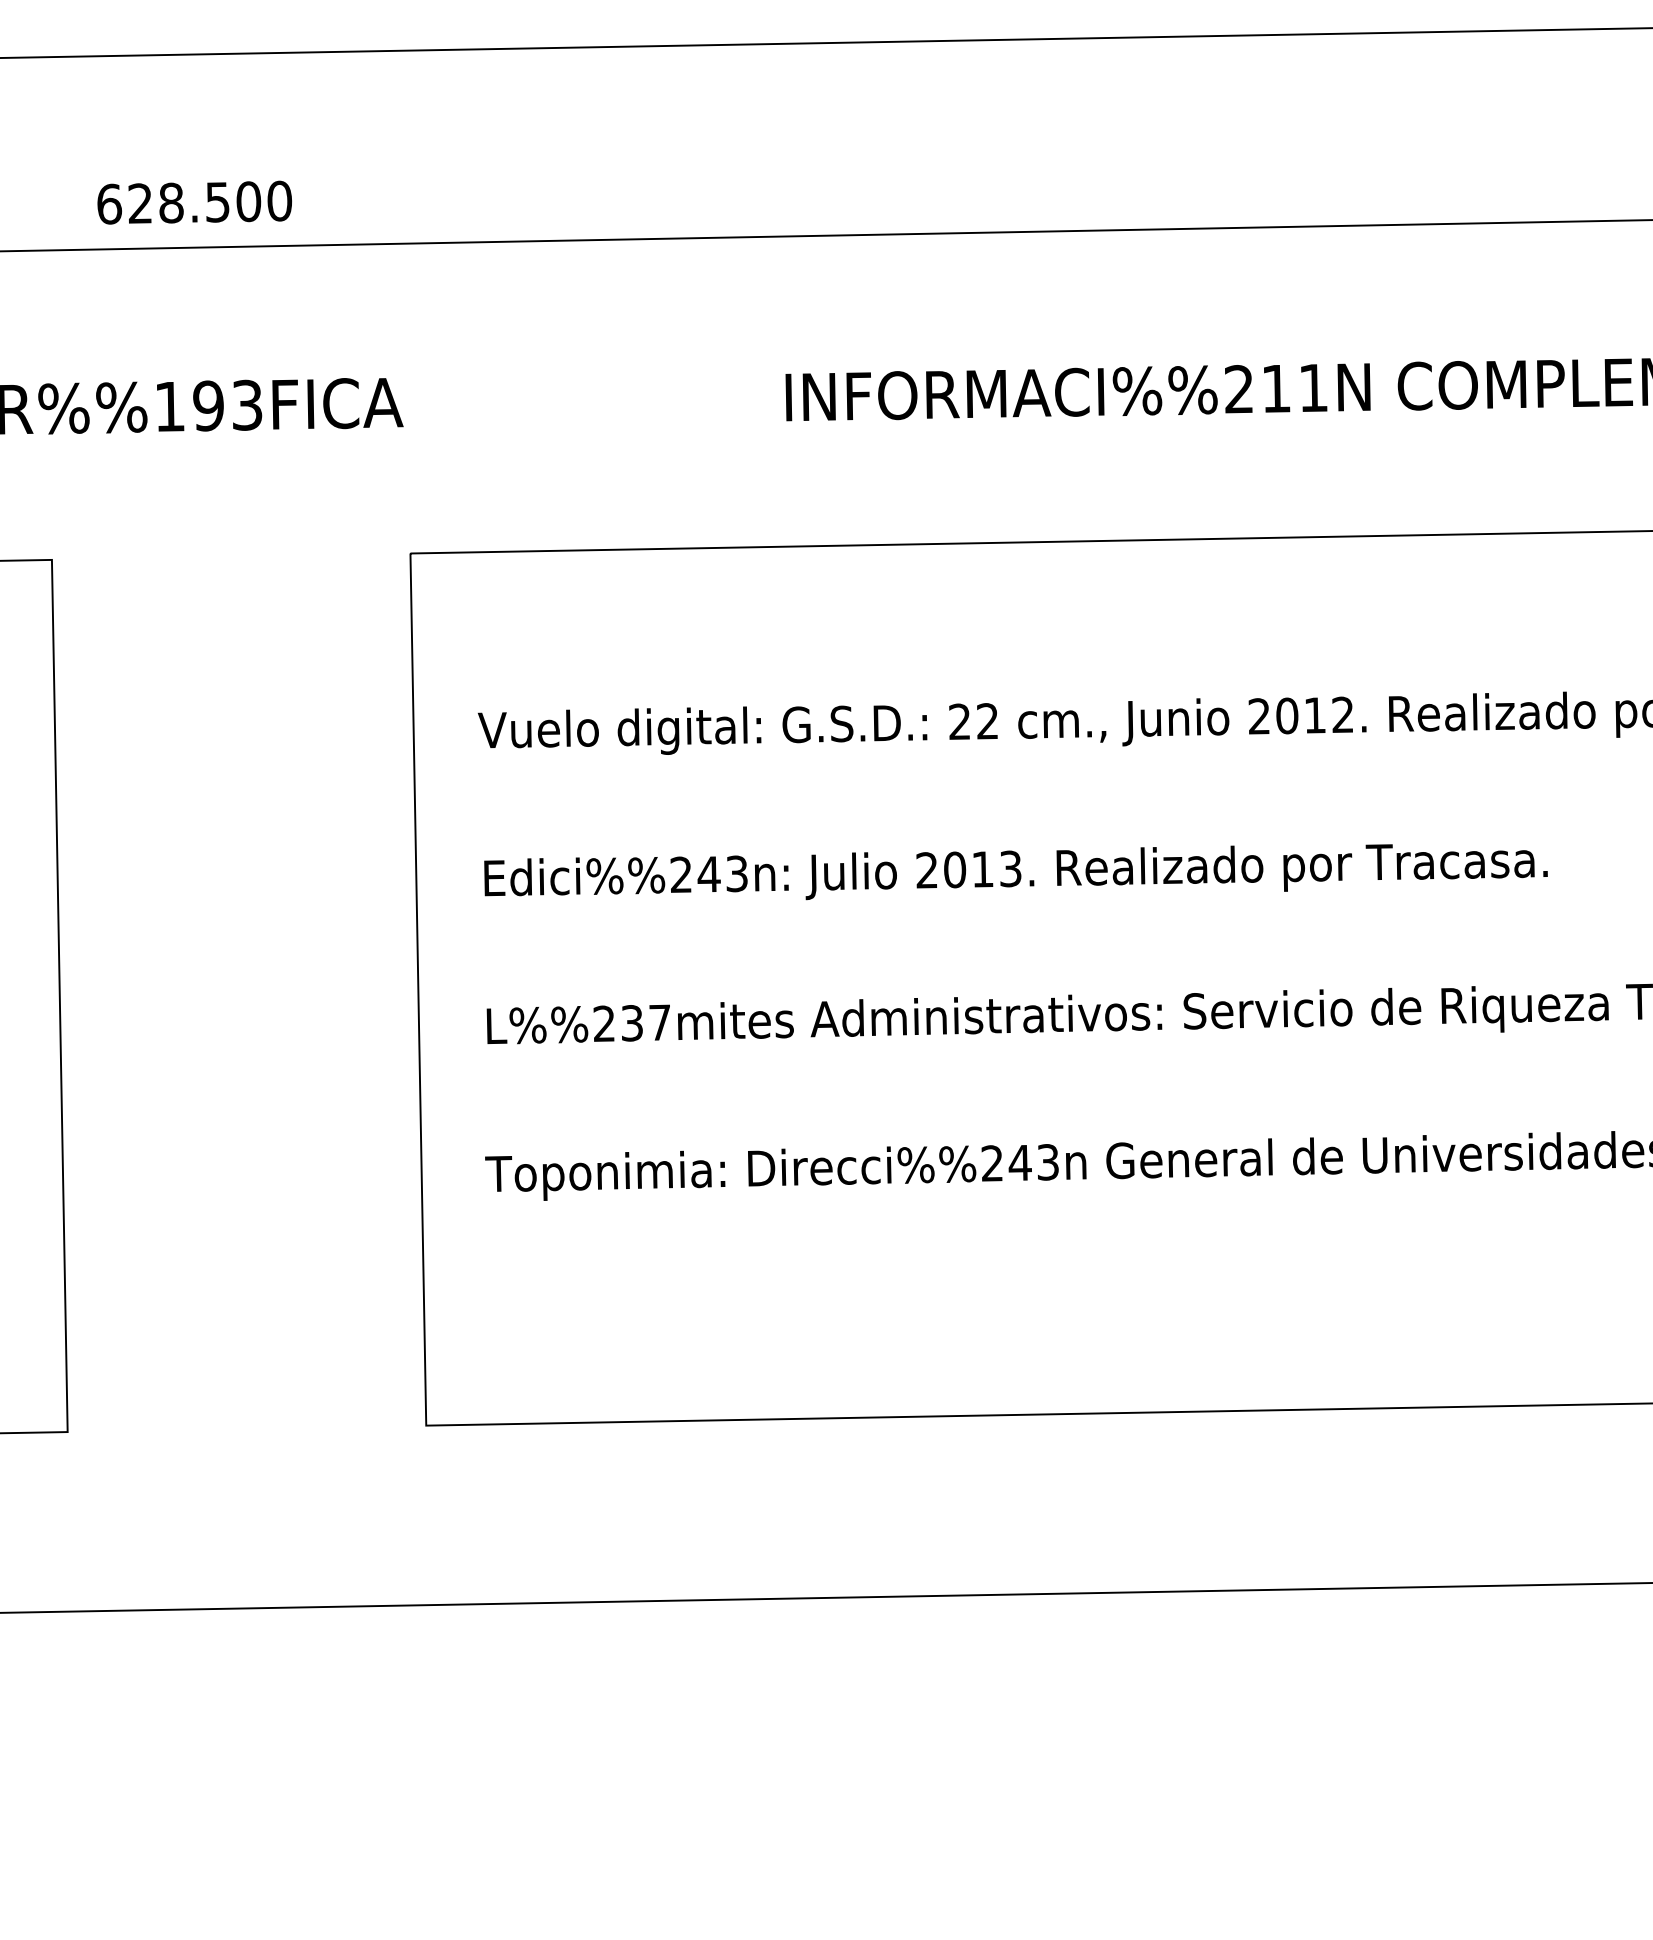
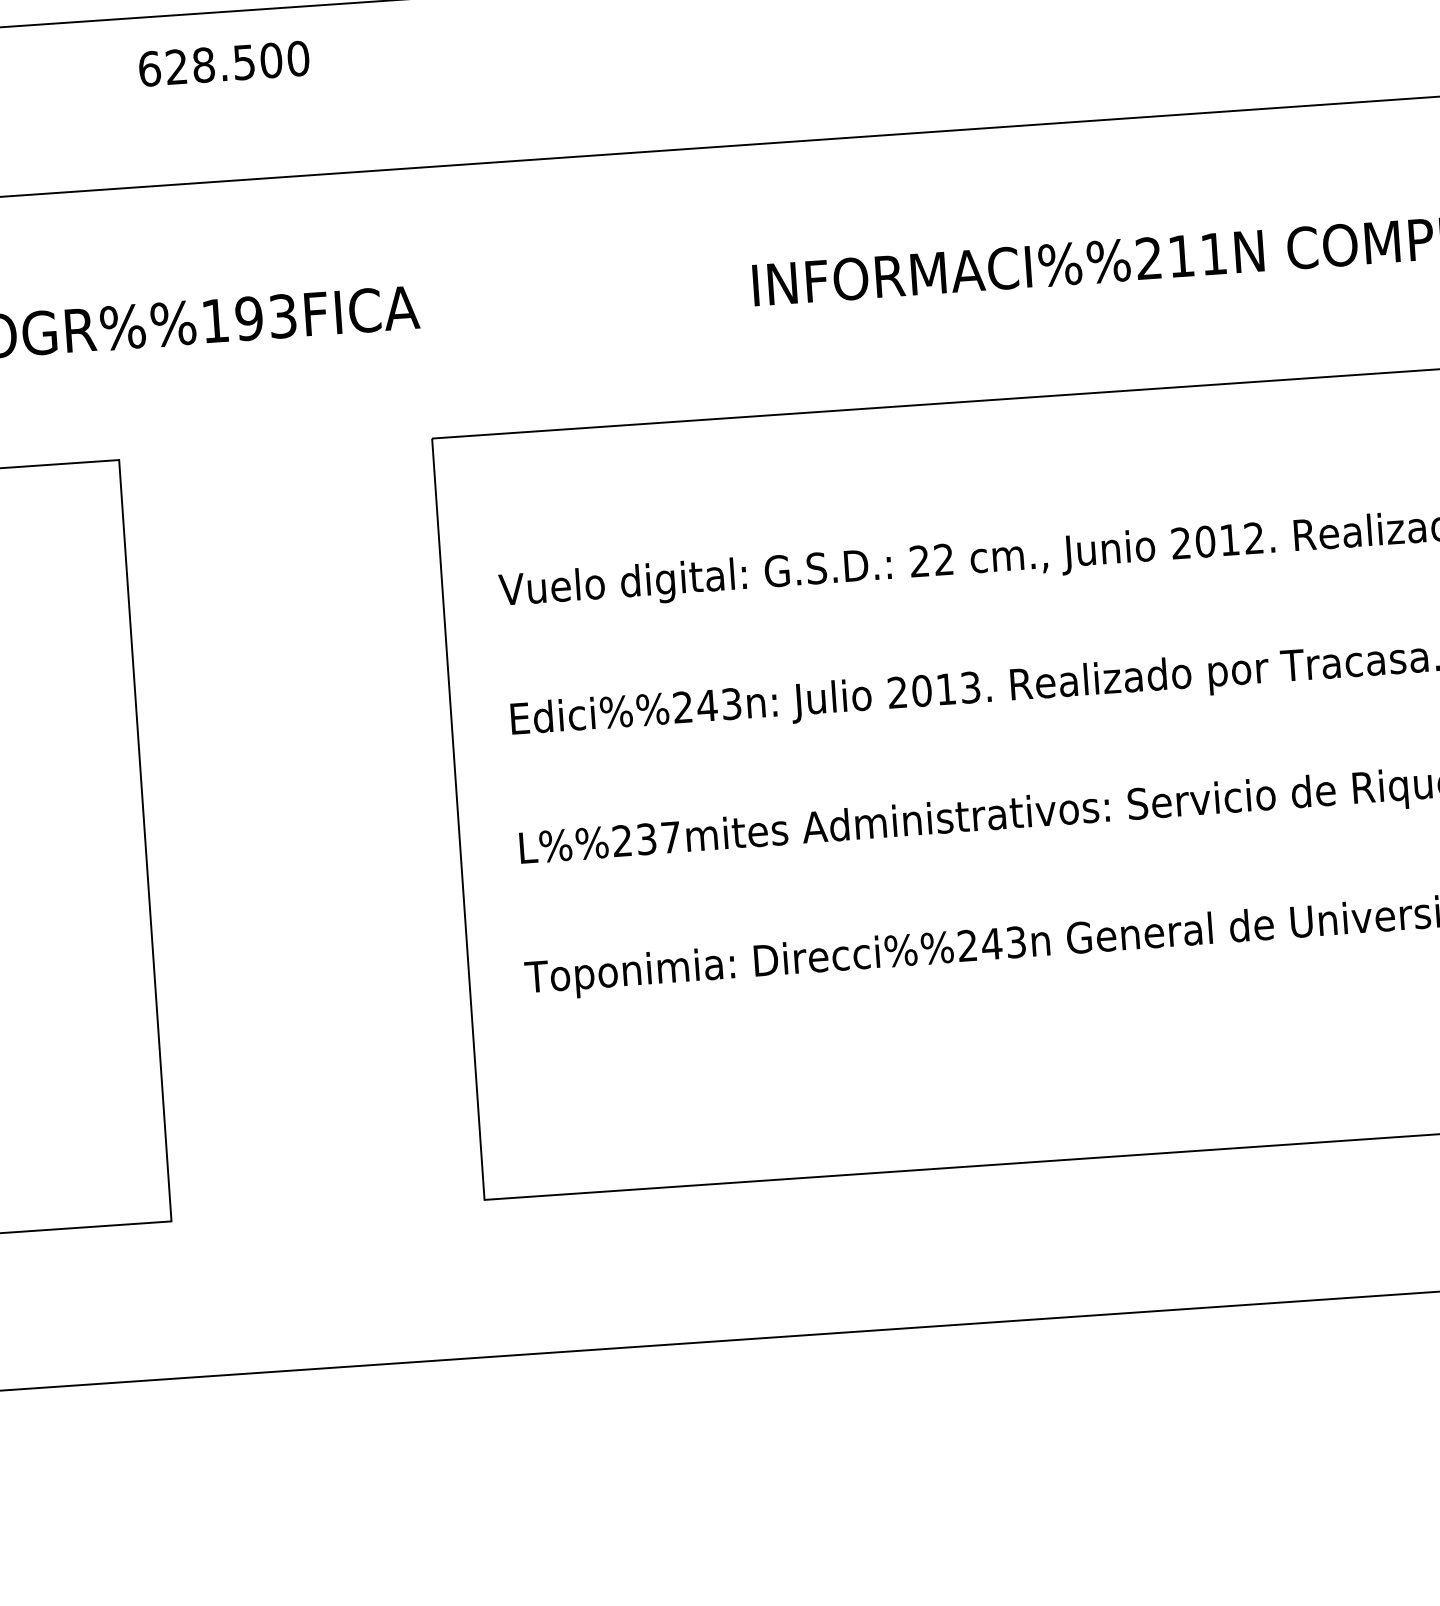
text: (194, 202) -> (223, 63), moved

